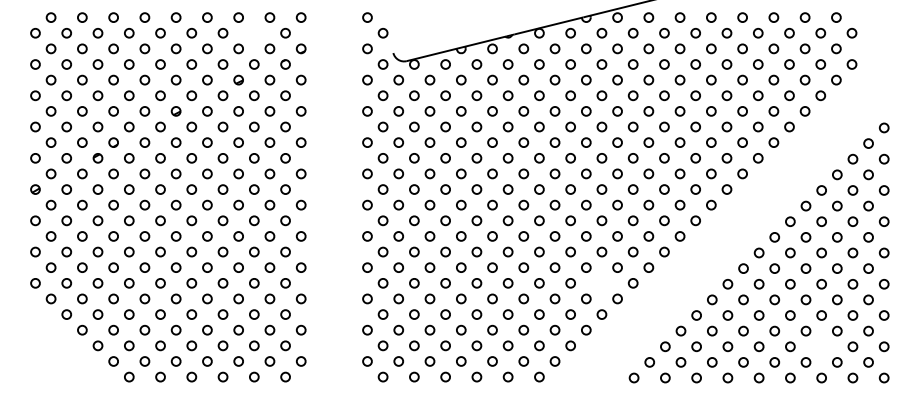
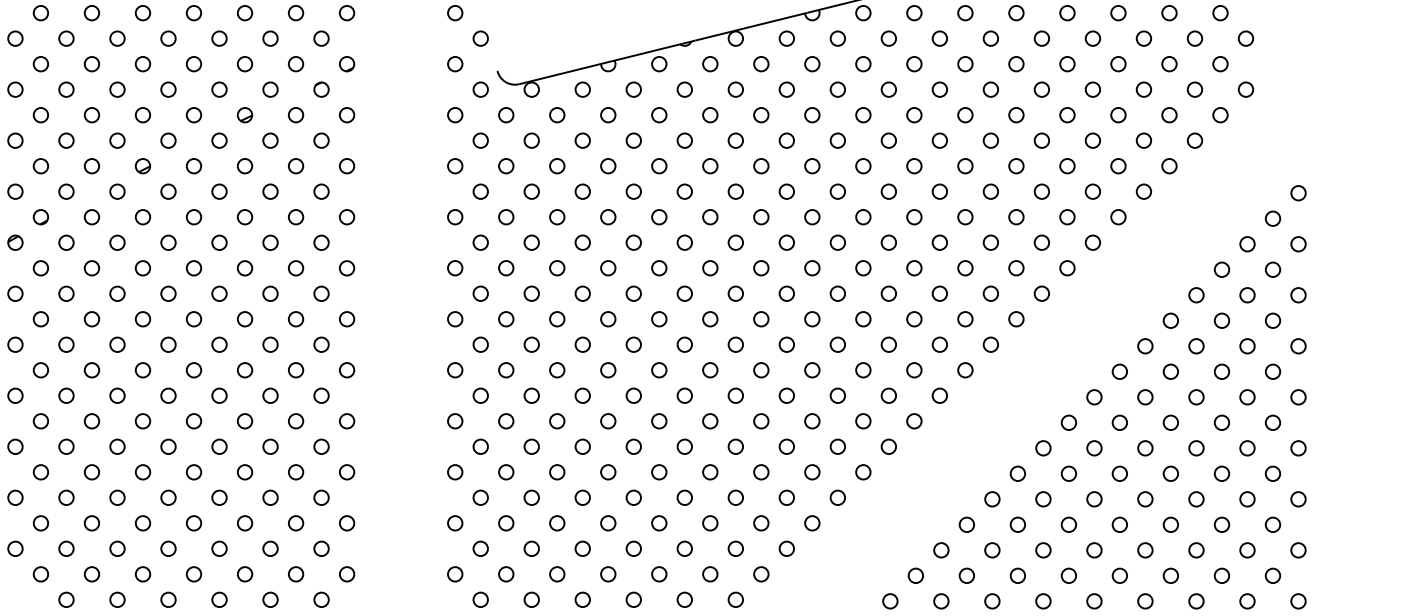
circle: (254, 32) -> (270, 37), added
circle: (601, 283) -> (837, 447), added
circle: (821, 346) -> (1196, 549), added

